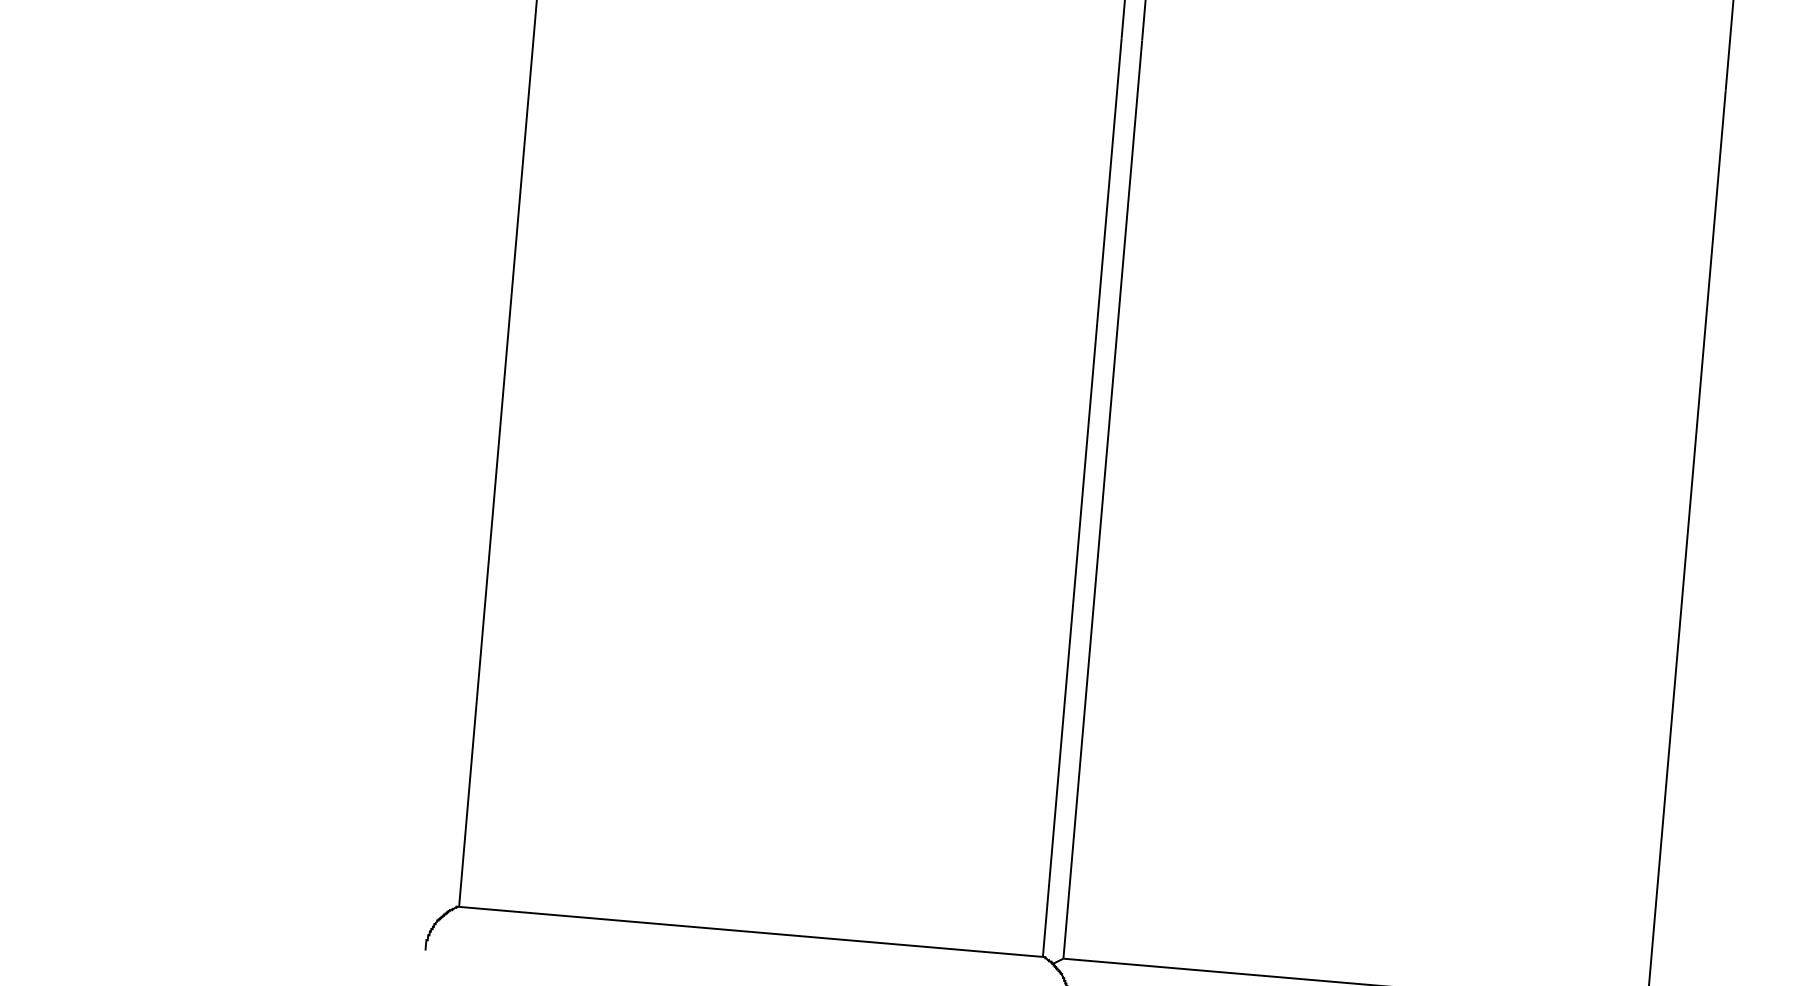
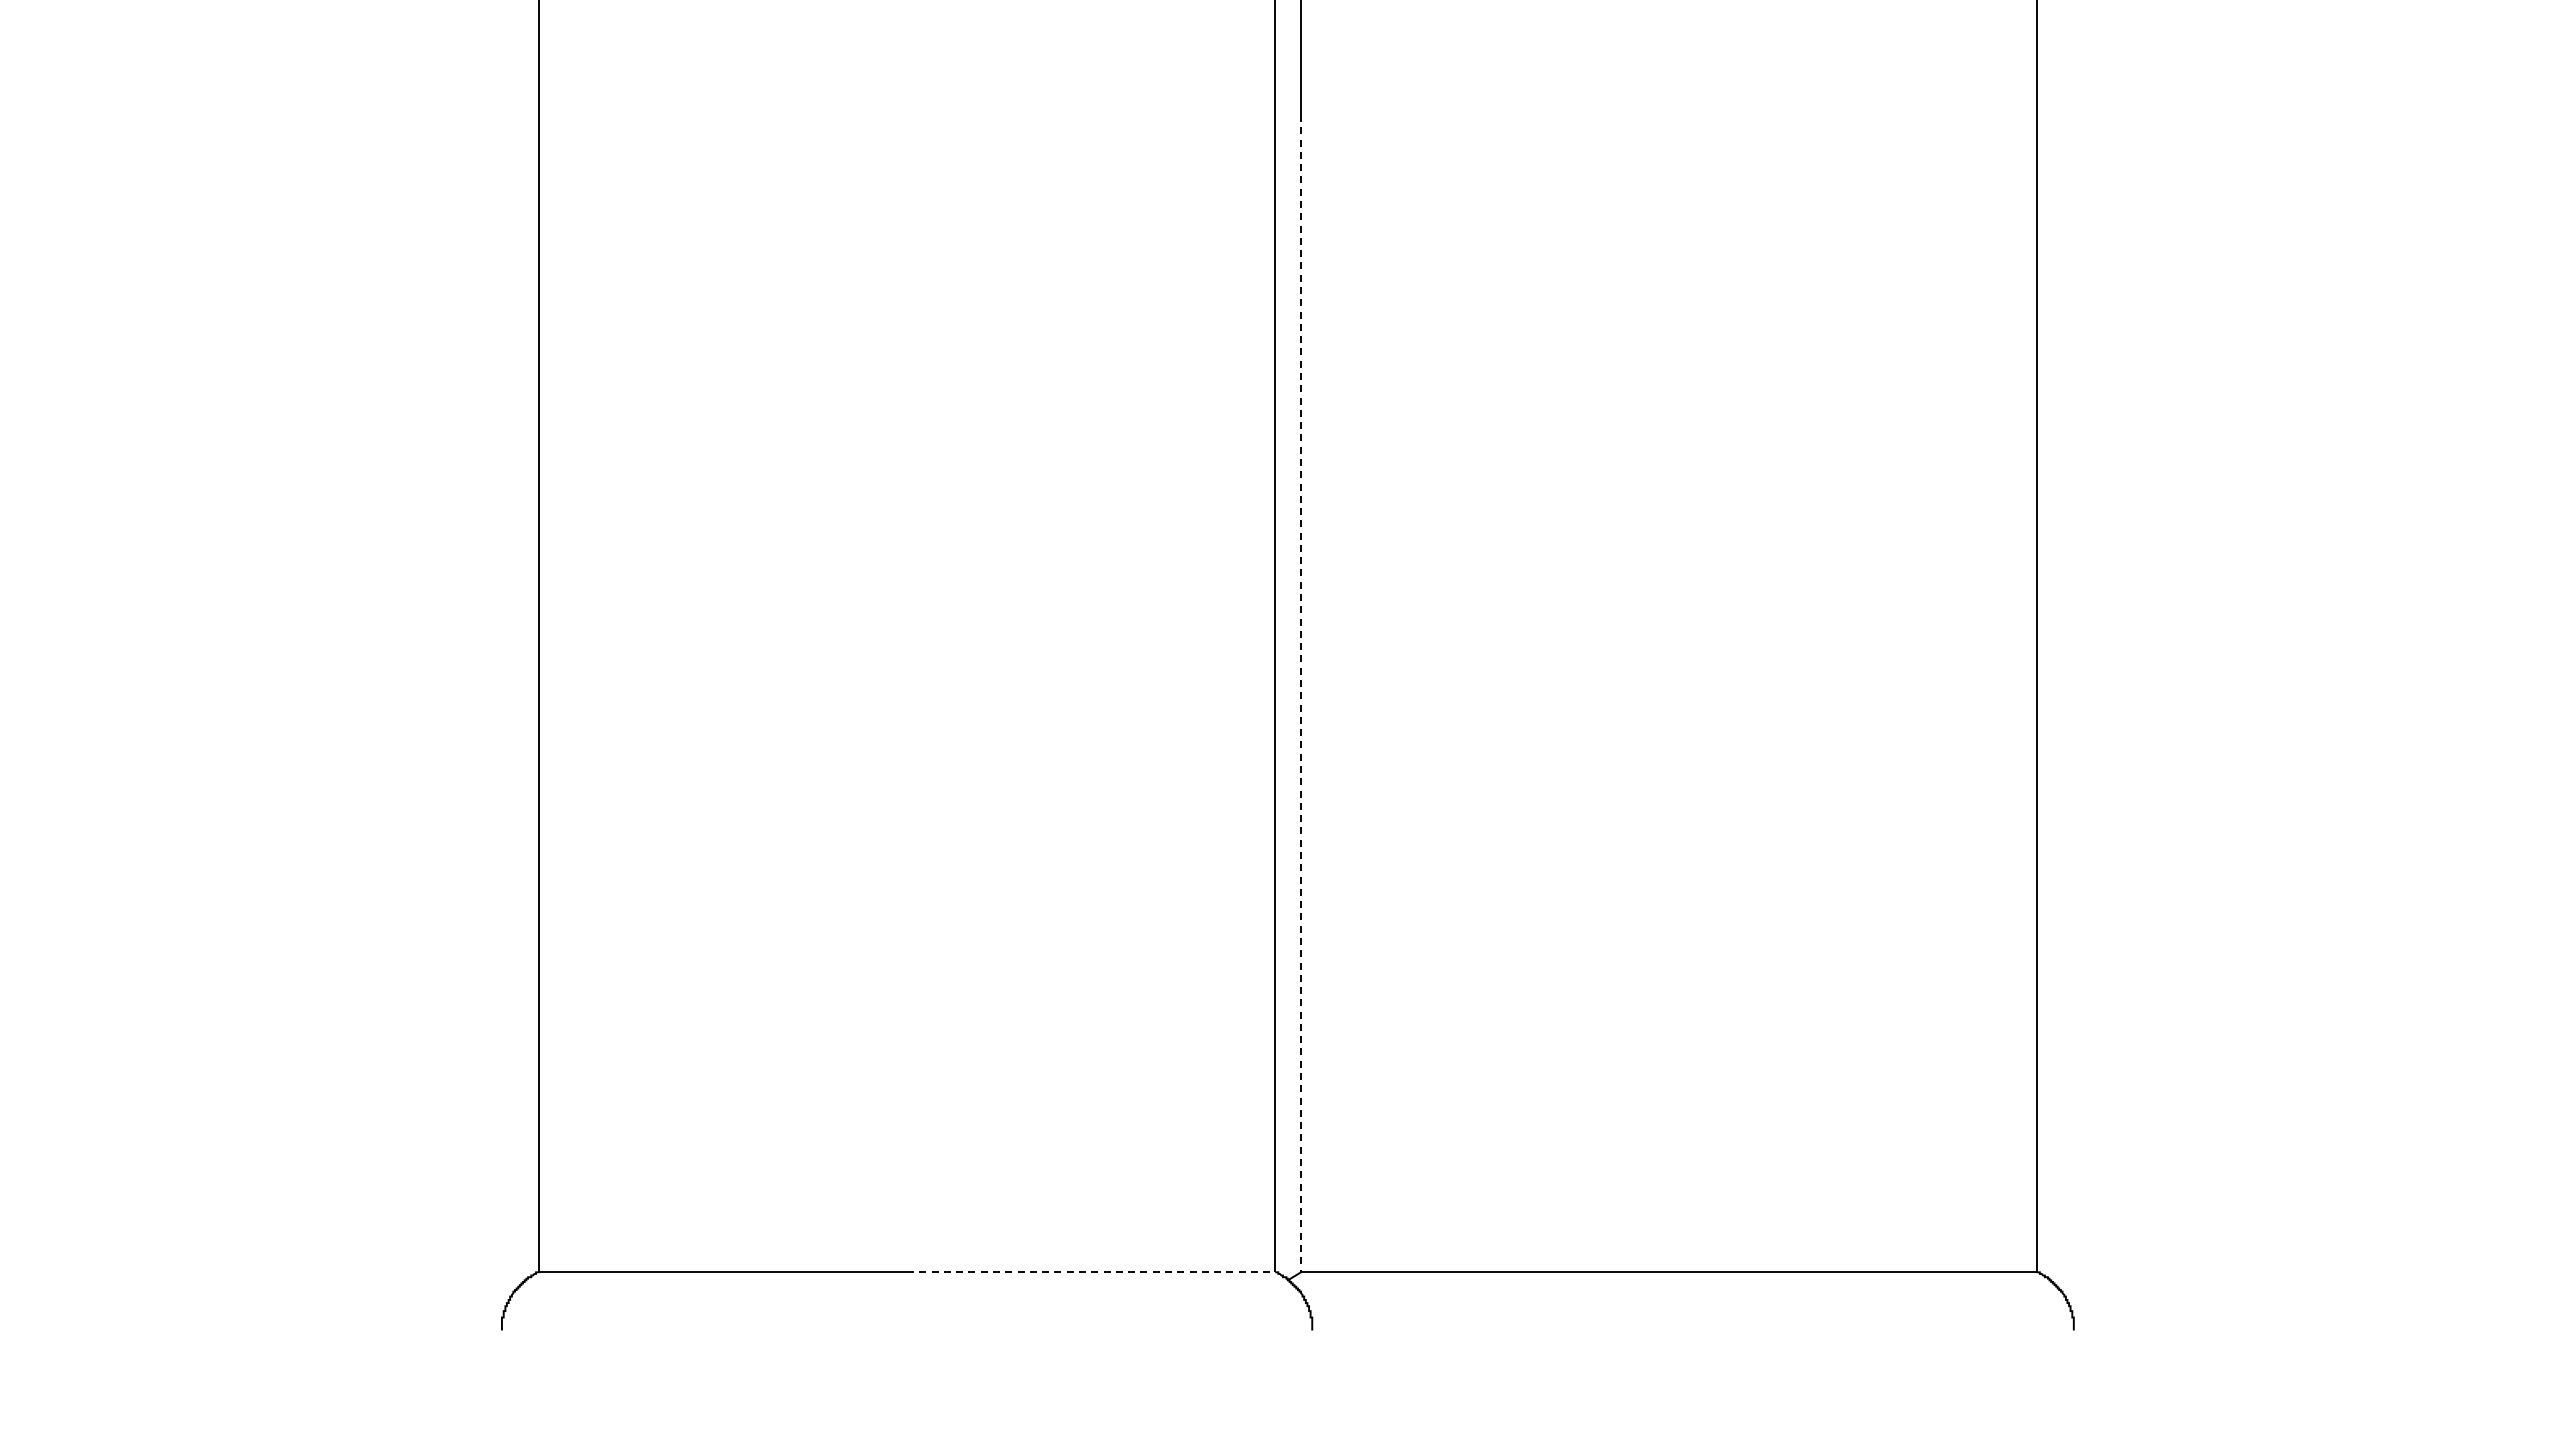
line: (1103, 499) -> (1301, 693), solid -> dashed
line: (897, 944) -> (1091, 1272), solid -> dashed

